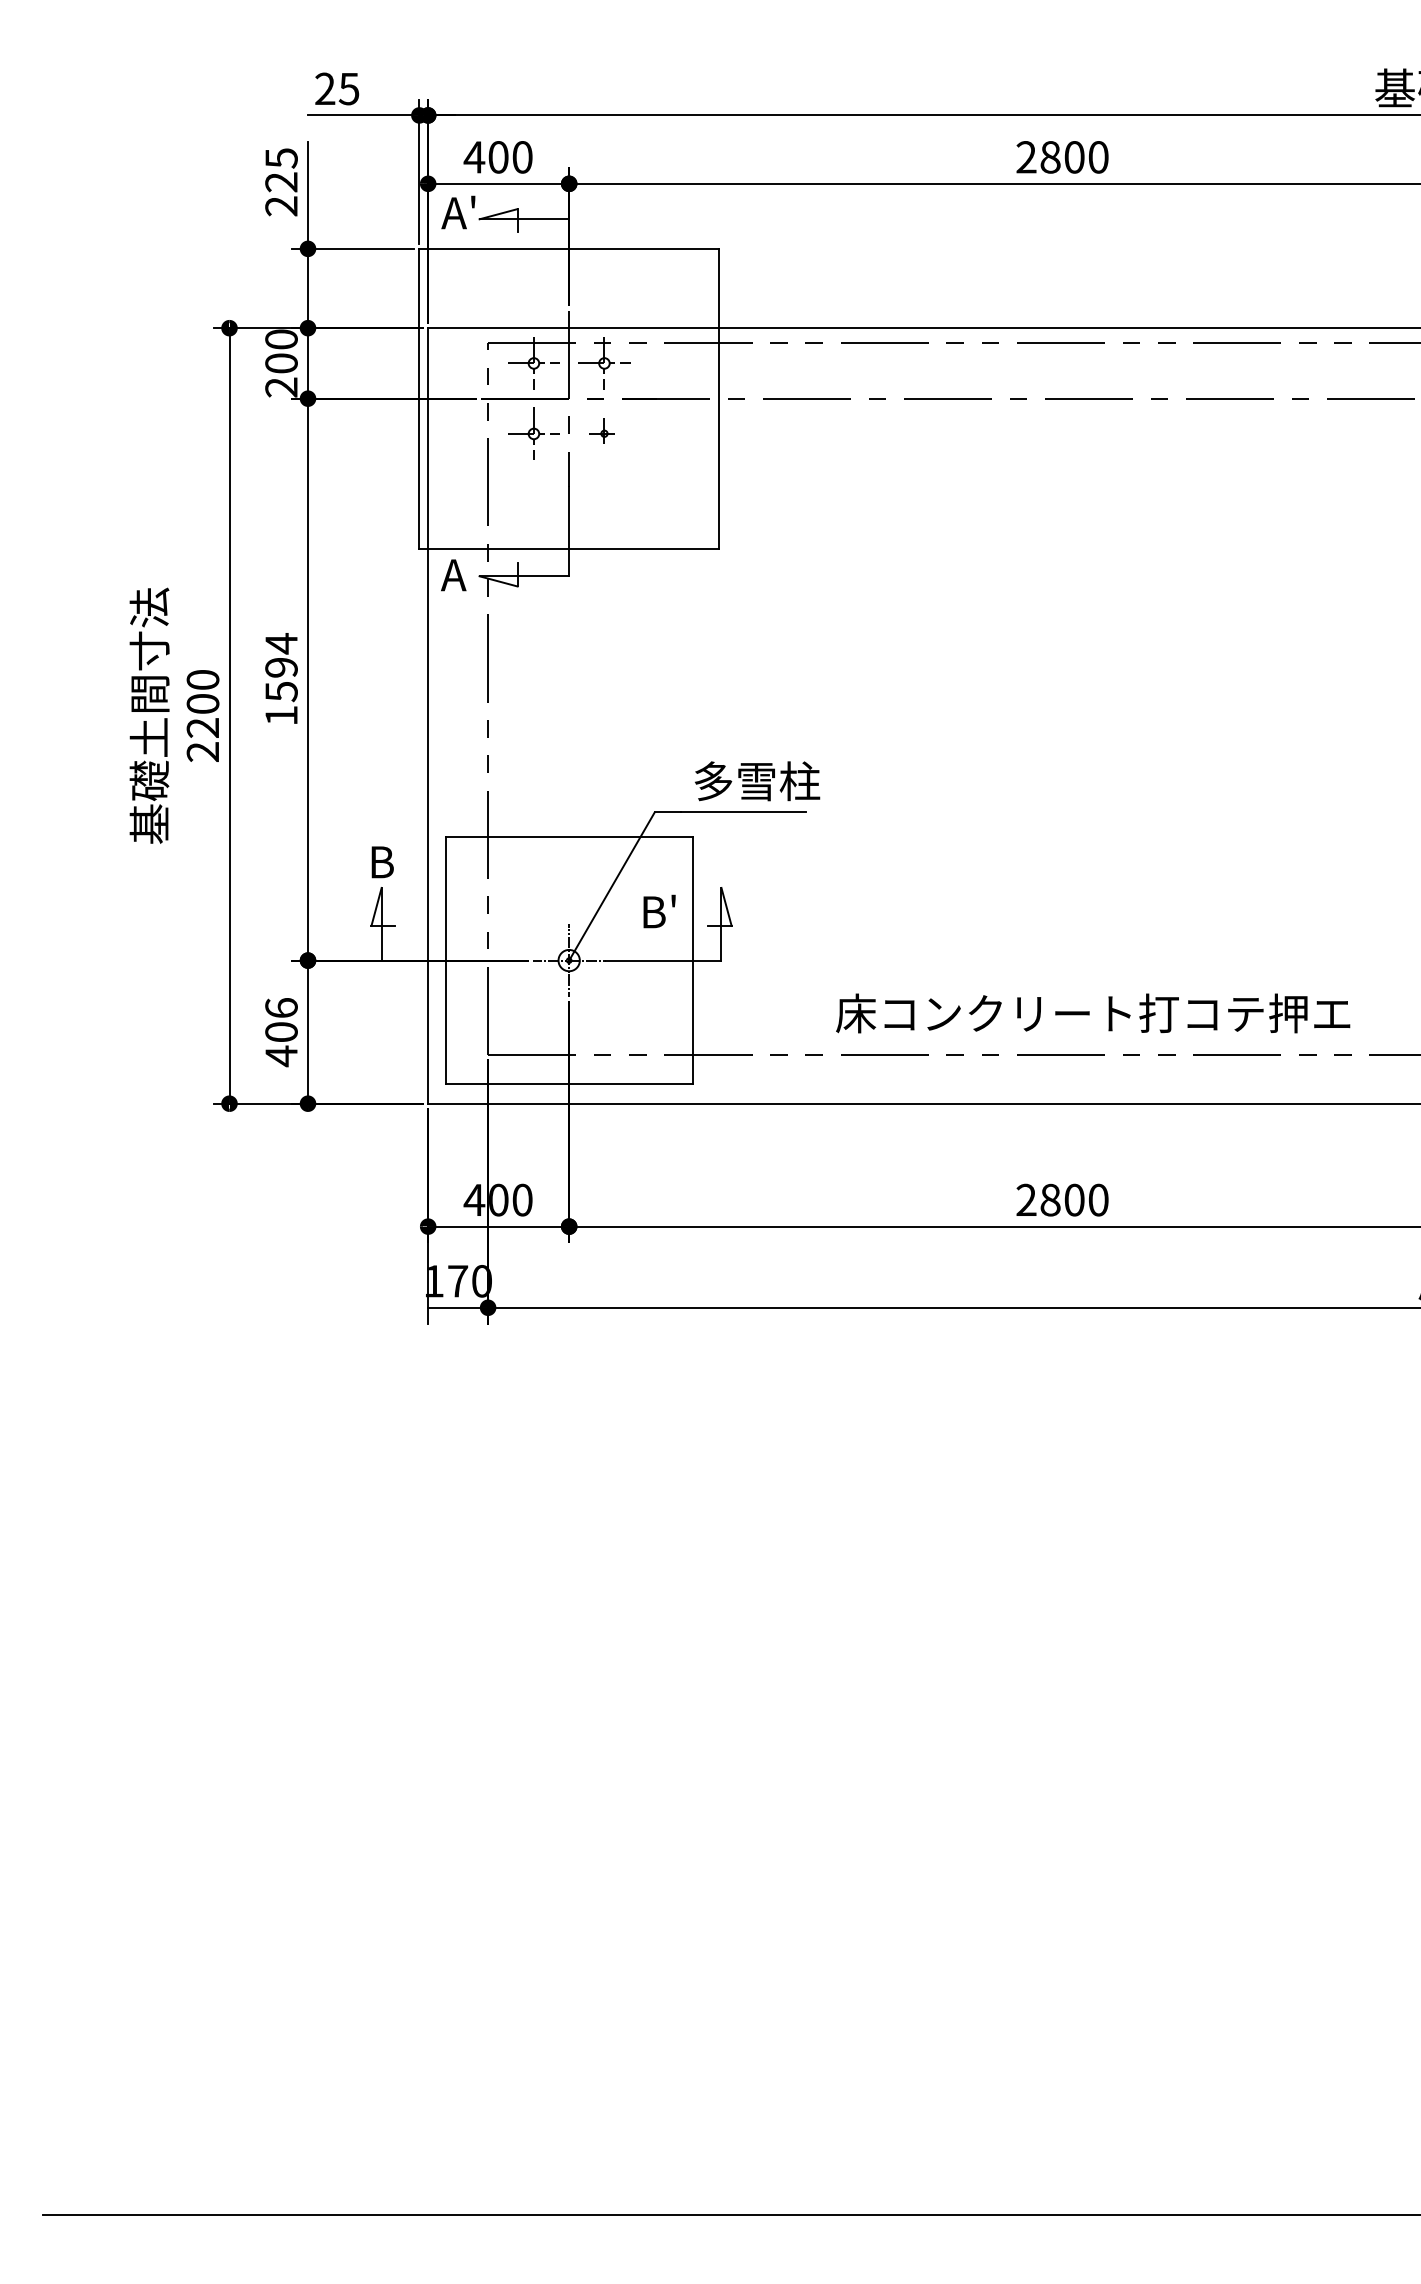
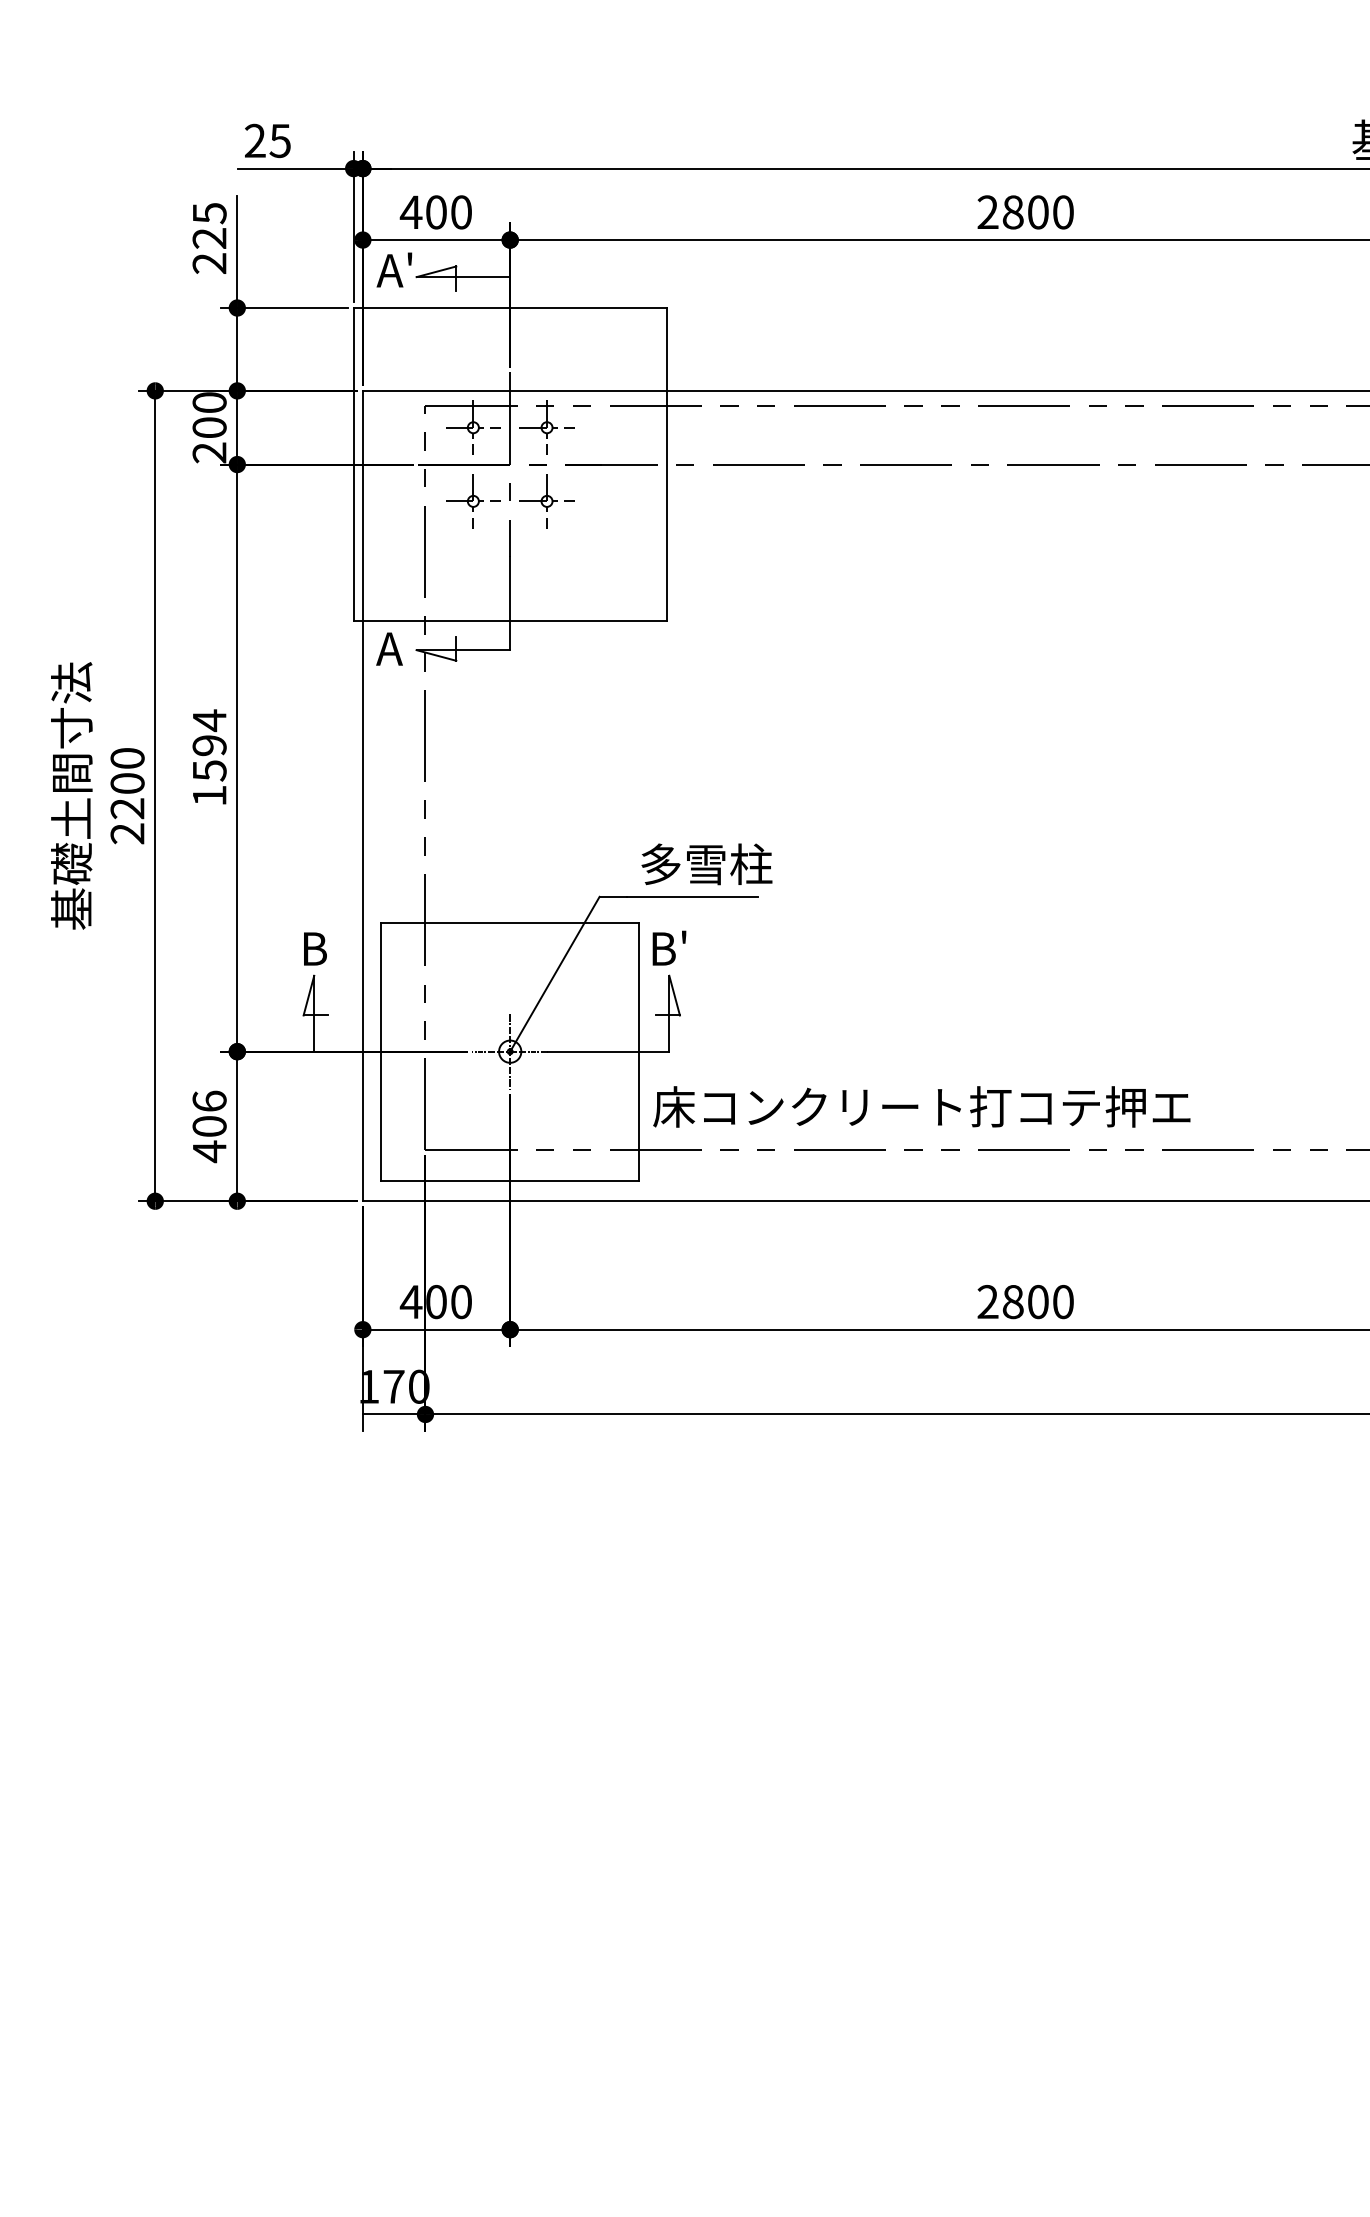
part: (604, 433) -> (547, 500), size x1.67
text: (659, 911) -> (669, 948), moved
text: (1093, 1013) -> (922, 1106), moved

